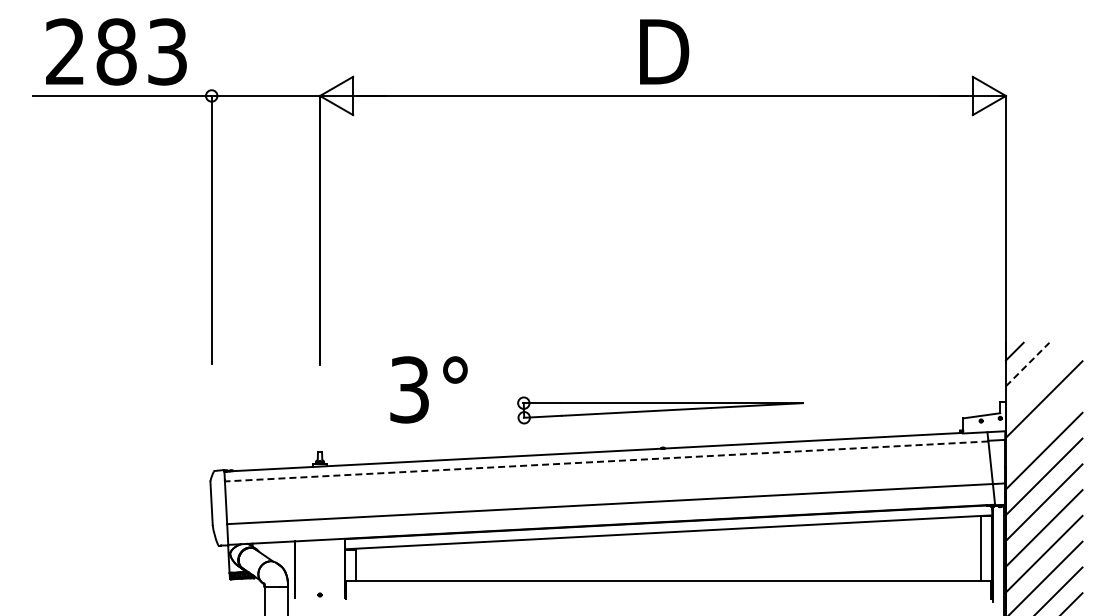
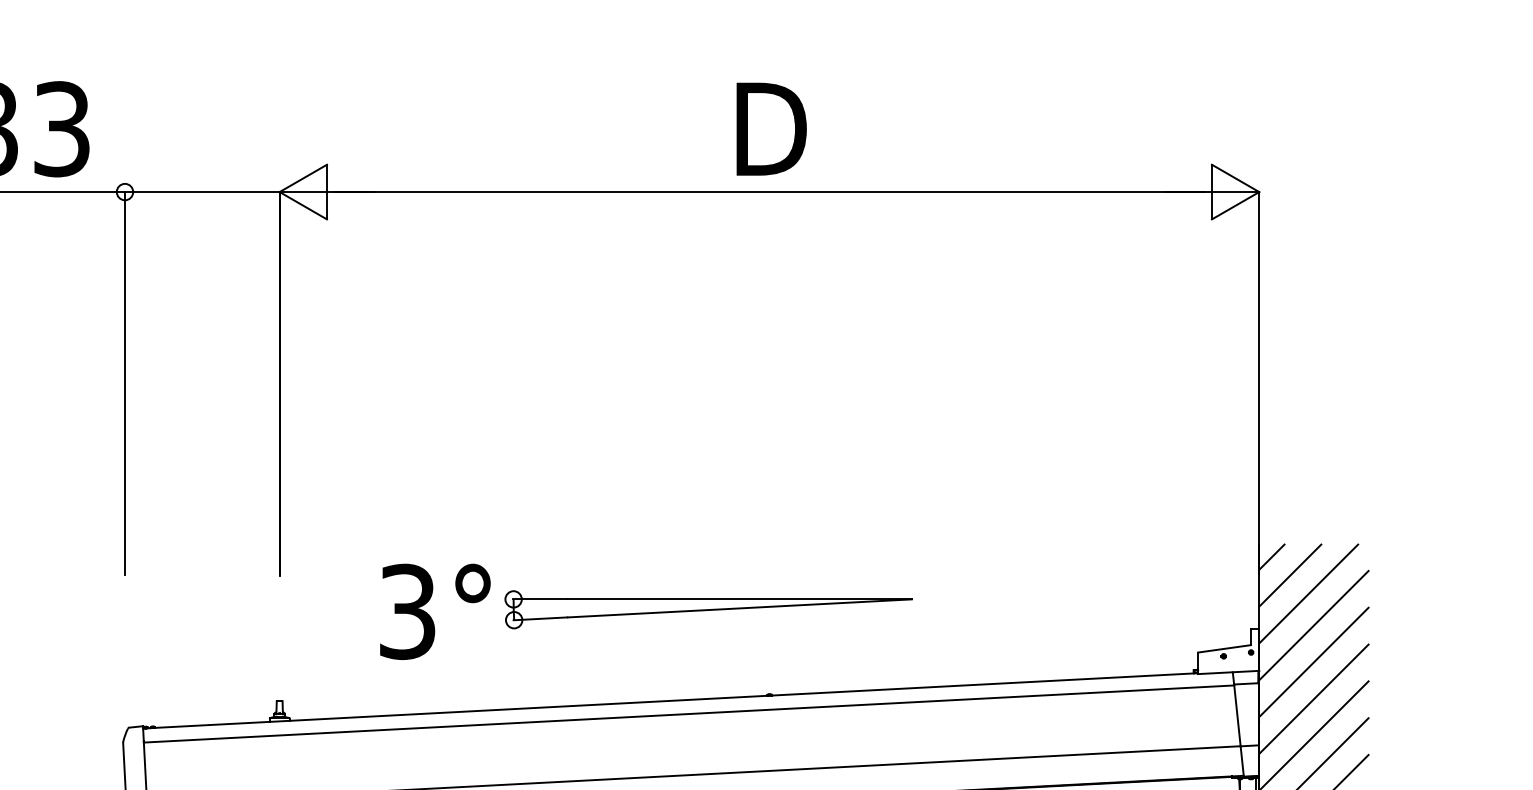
line: (1027, 364) -> (1290, 575), dashed -> solid
line: (1040, 377) -> (1308, 594), added
part: (660, 410) -> (708, 609), moved
line: (1043, 425) -> (1312, 662), added
line: (606, 461) -> (688, 714), dashed -> solid

